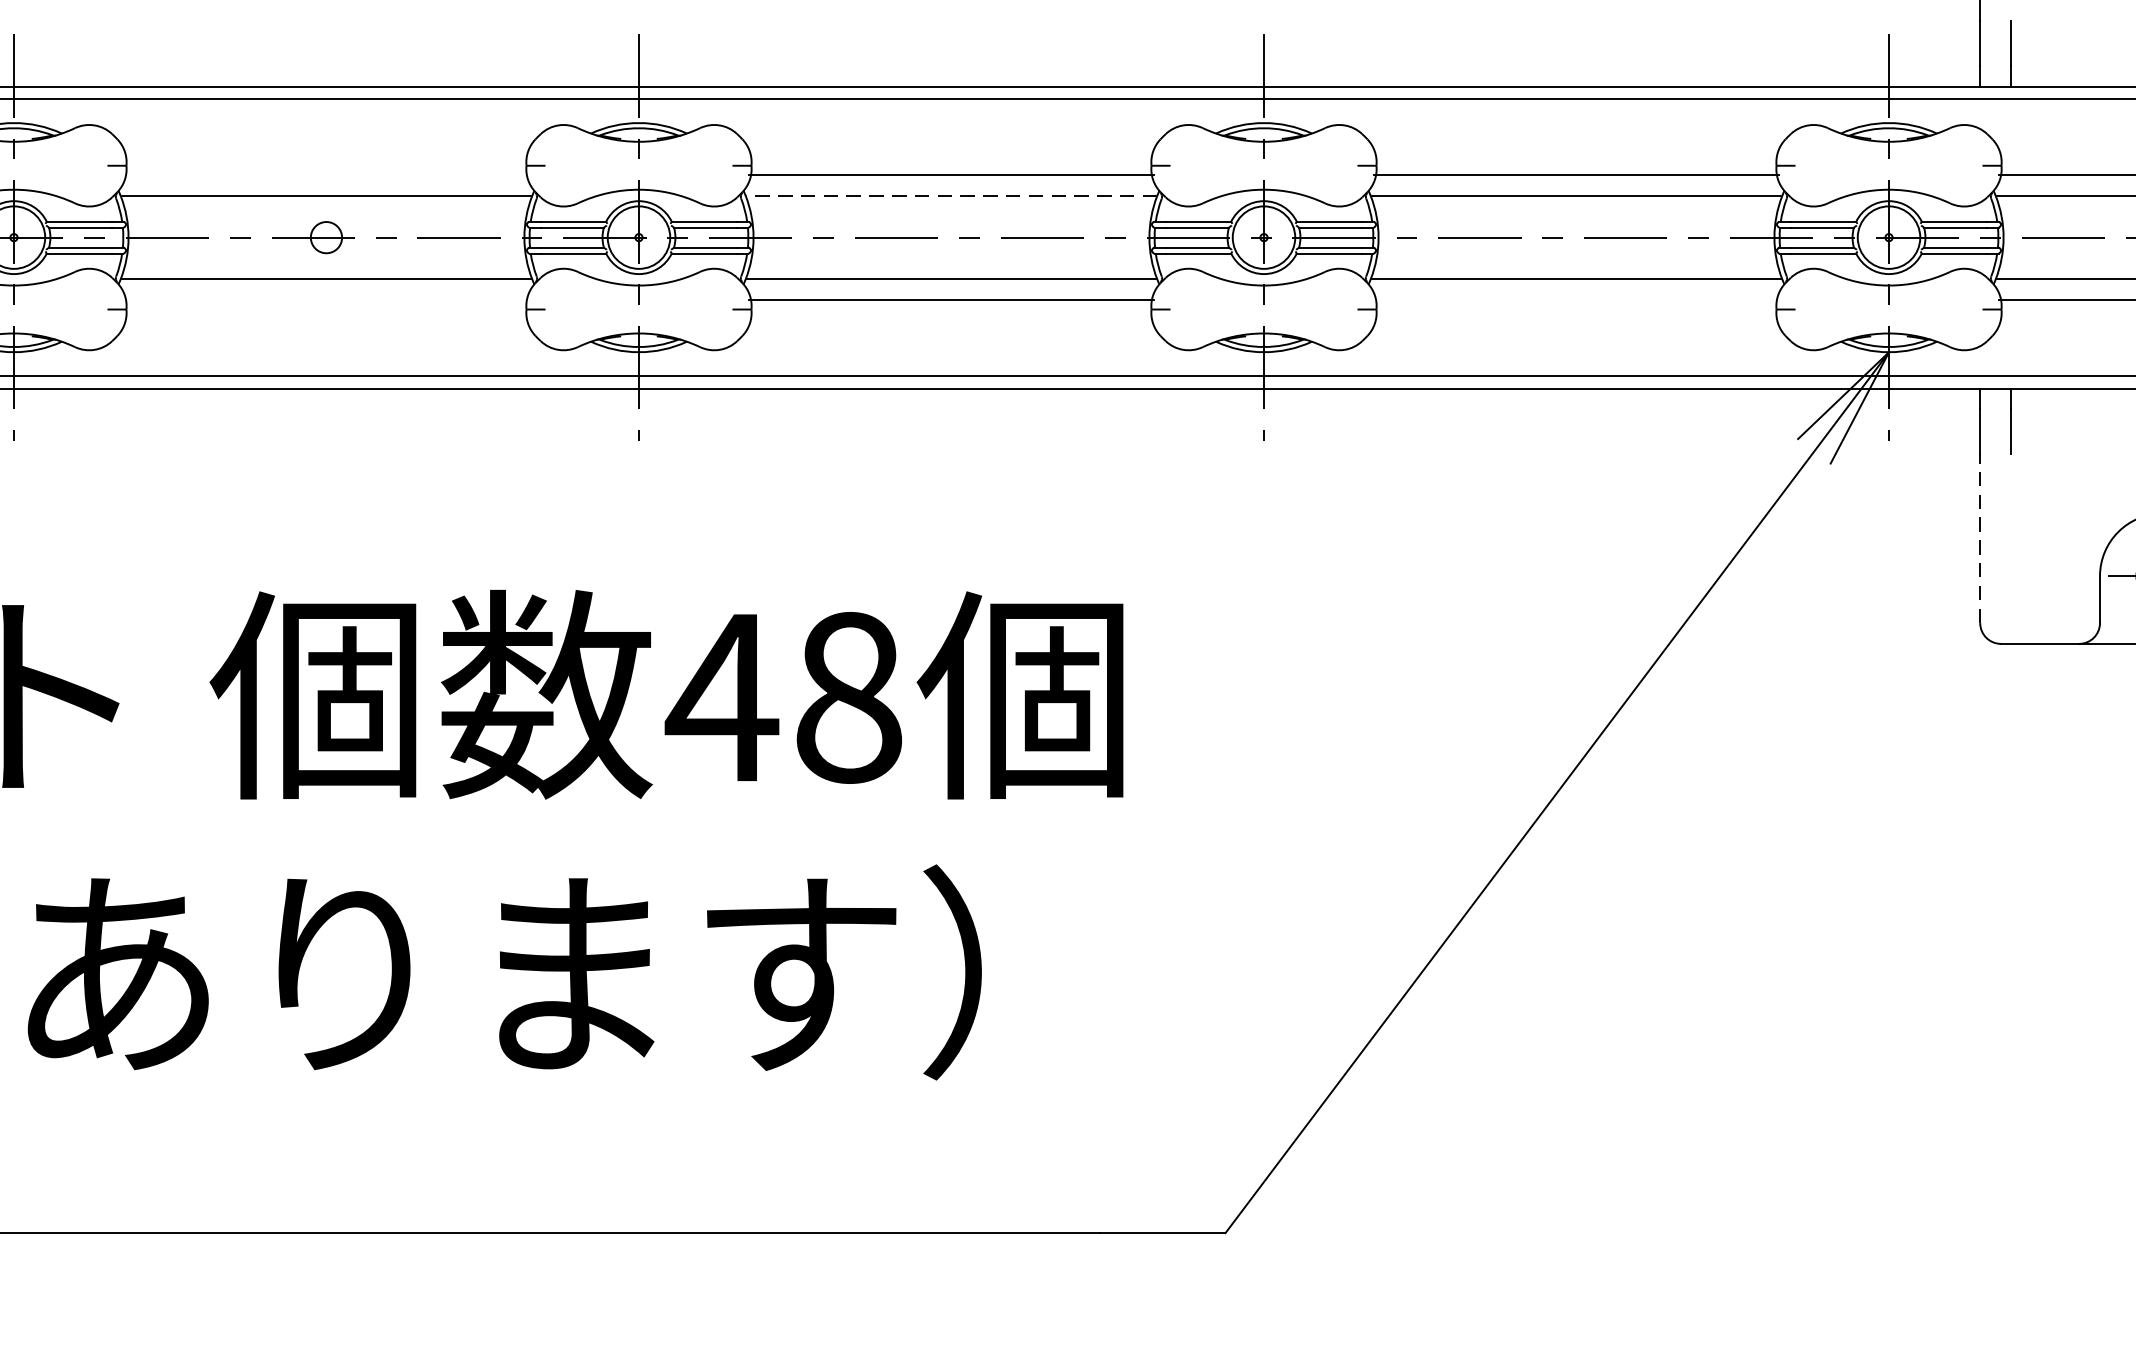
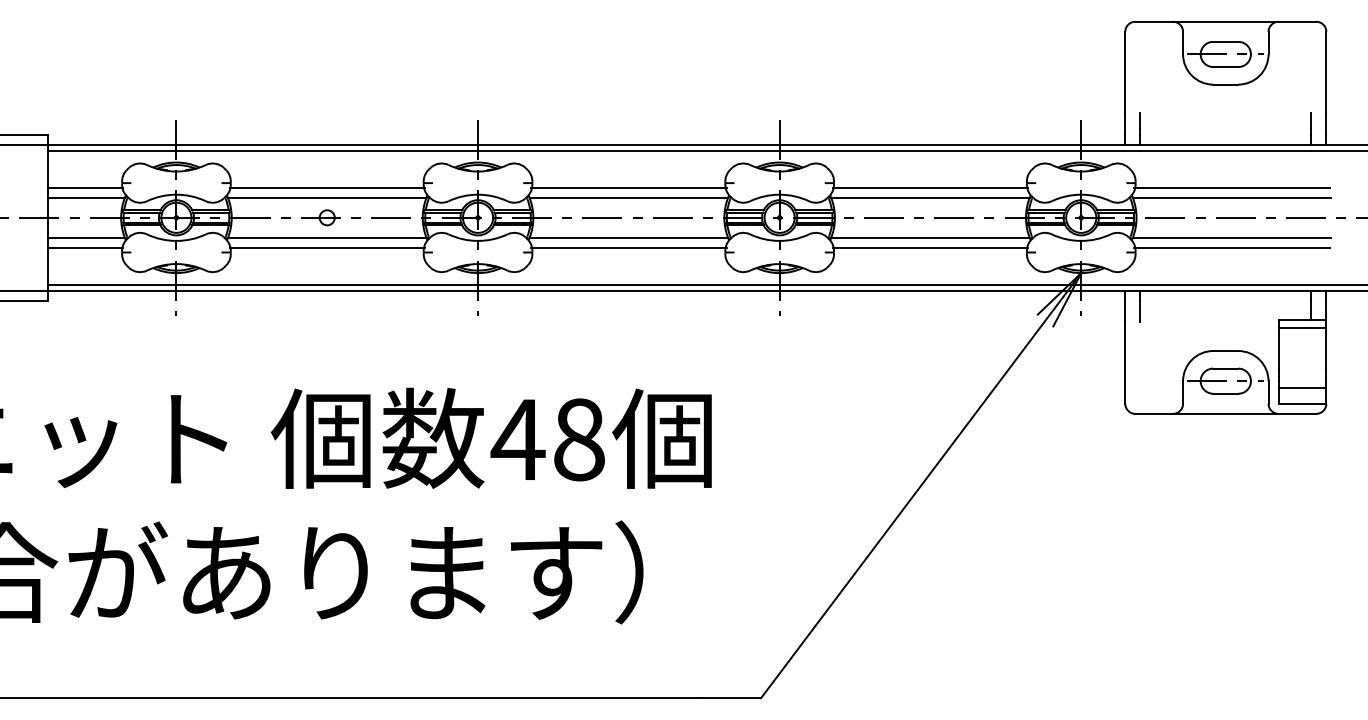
line: (324, 174) -> (326, 187), added
line: (950, 195) -> (628, 197), dashed -> solid
line: (324, 299) -> (326, 247), added
line: (1576, 299) -> (930, 247), added
line: (1980, 539) -> (1125, 363), dashed -> solid

